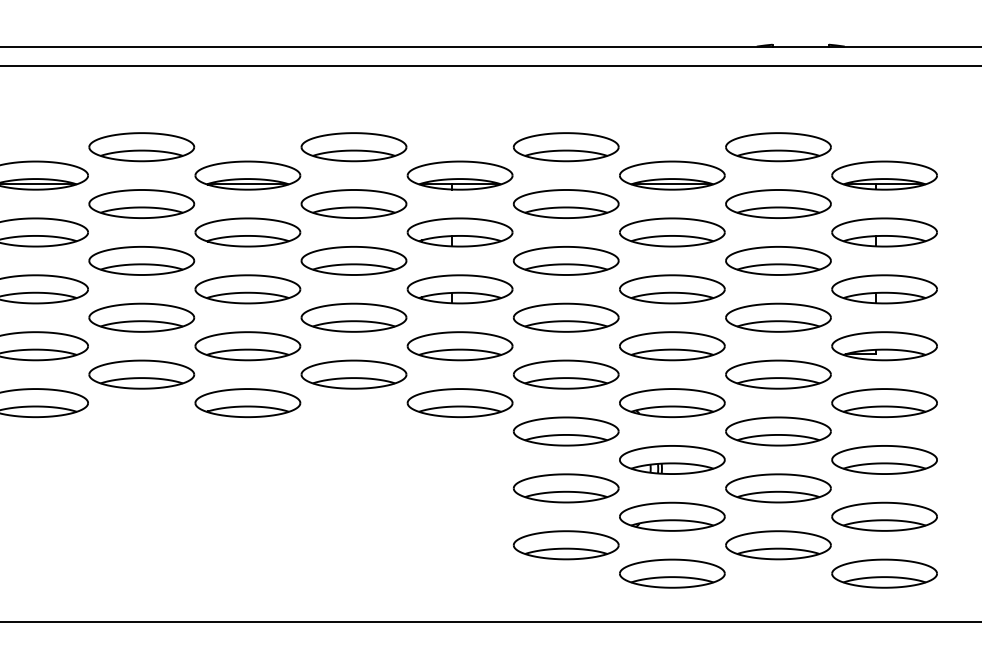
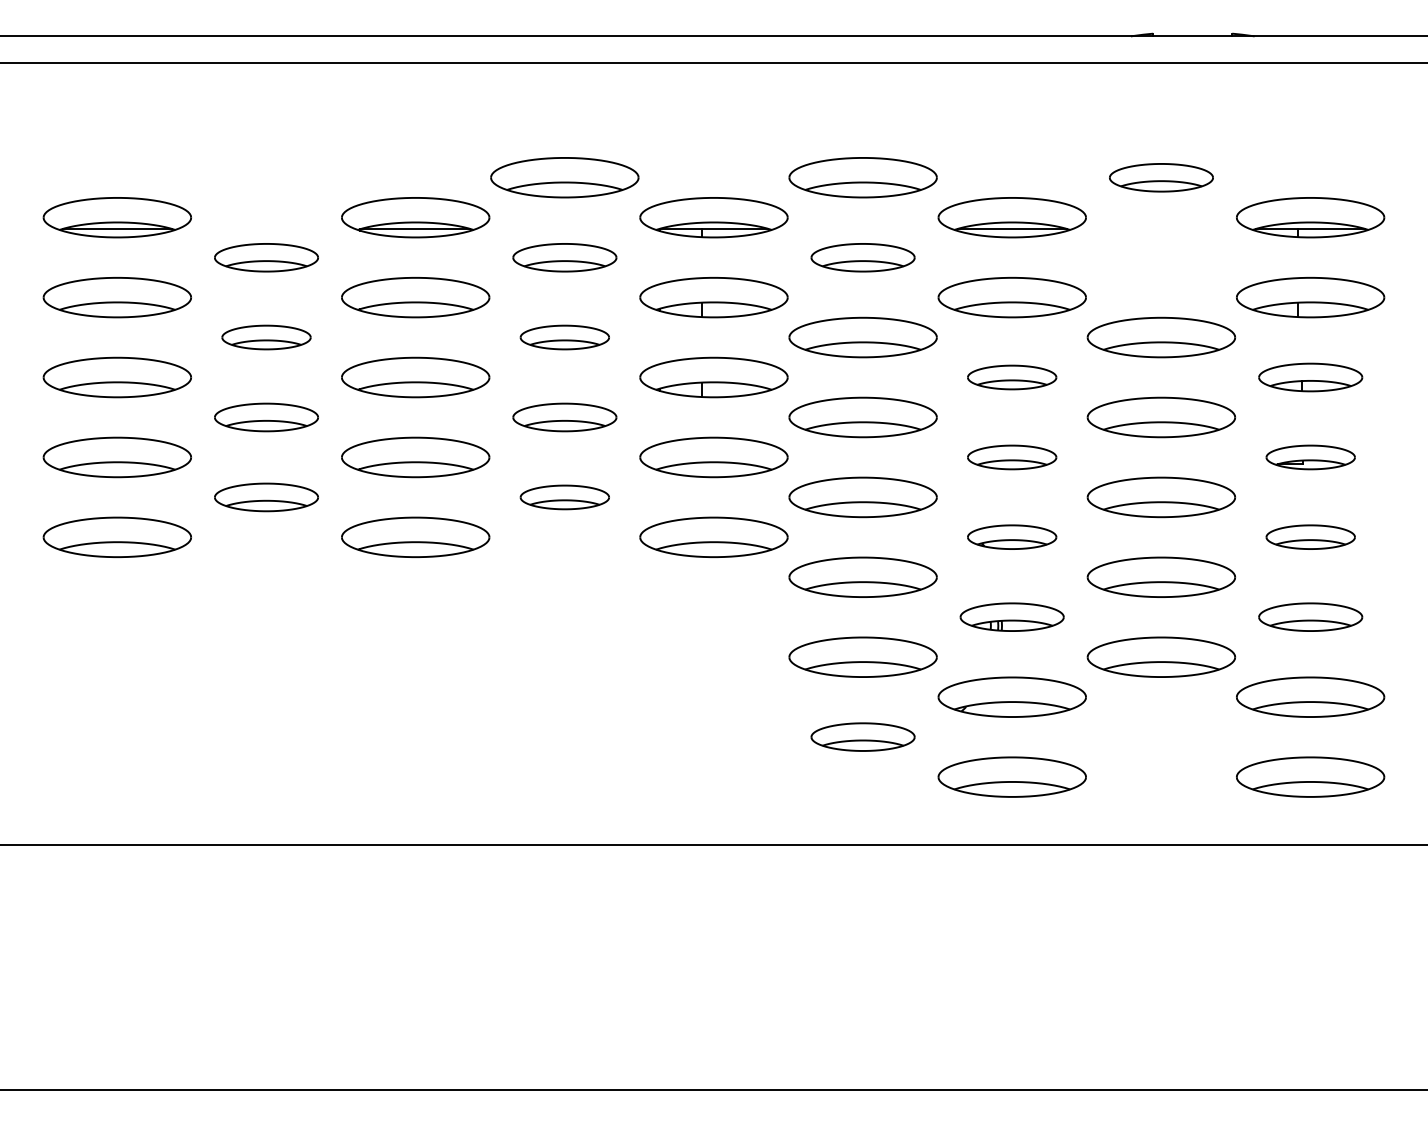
part: (141, 147) -> (266, 177), removed
part: (778, 147) -> (1161, 177), size x0.7
part: (141, 203) -> (266, 257), size x0.7
part: (353, 203) -> (564, 257), size x0.7
part: (565, 203) -> (862, 257), size x0.7
part: (778, 203) -> (1161, 257), removed
part: (141, 260) -> (266, 337), size x0.6
part: (353, 260) -> (564, 337), size x0.6
part: (671, 289) -> (1011, 377), size x0.6
part: (884, 289) -> (1310, 377), size x0.7
part: (141, 317) -> (266, 417), size x0.7
part: (353, 317) -> (564, 417), size x0.7
part: (671, 346) -> (1011, 457), size x0.6
part: (884, 346) -> (1310, 457), size x0.6
part: (141, 374) -> (266, 497), size x0.7
part: (353, 374) -> (564, 497), size x0.6
part: (671, 402) -> (1011, 536), size x0.6
part: (884, 402) -> (1310, 536), size x0.6
part: (671, 459) -> (1011, 616), size x0.7
part: (884, 459) -> (1310, 616), size x0.7
part: (565, 544) -> (862, 736), size x0.7
part: (778, 544) -> (1161, 736), removed

